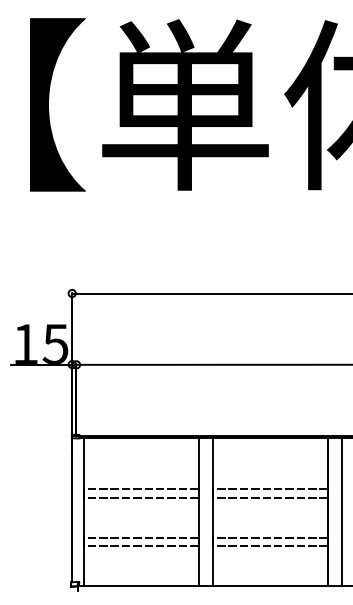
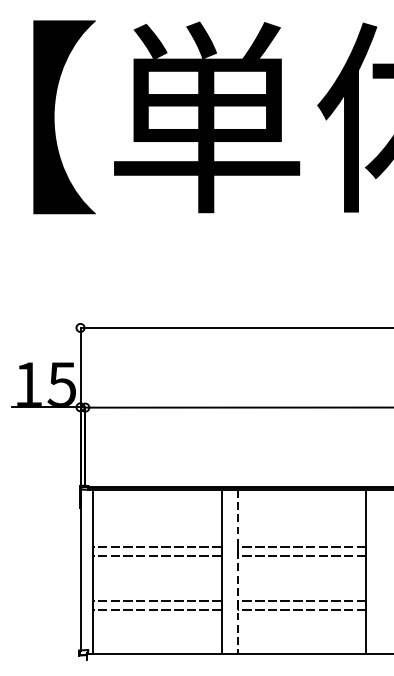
line: (342, 511) -> (382, 571), removed
line: (212, 512) -> (237, 572), solid -> dashed

